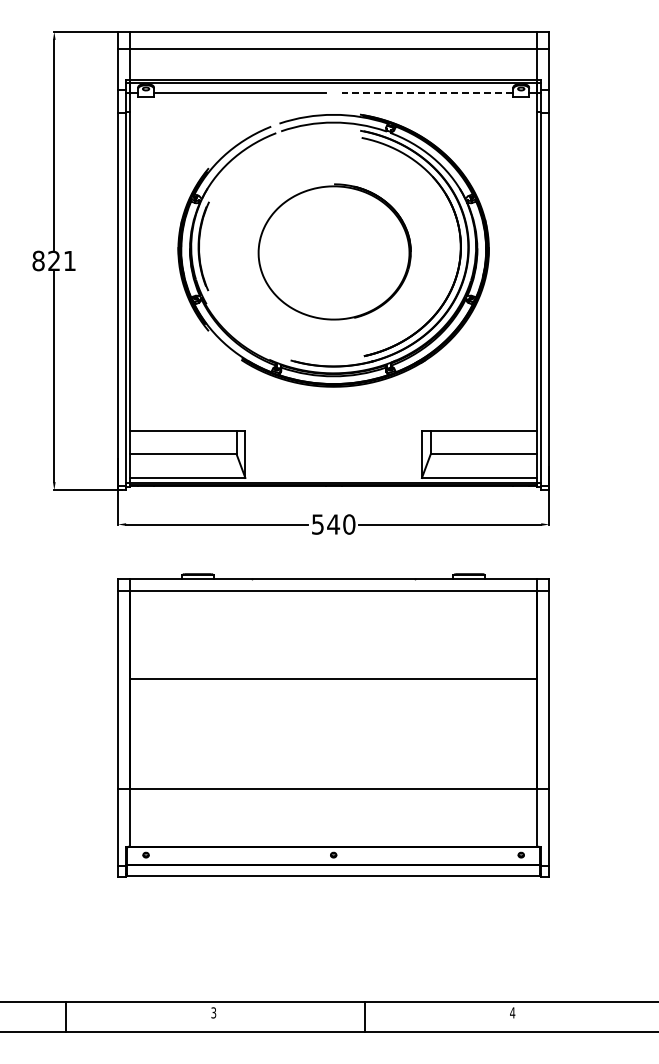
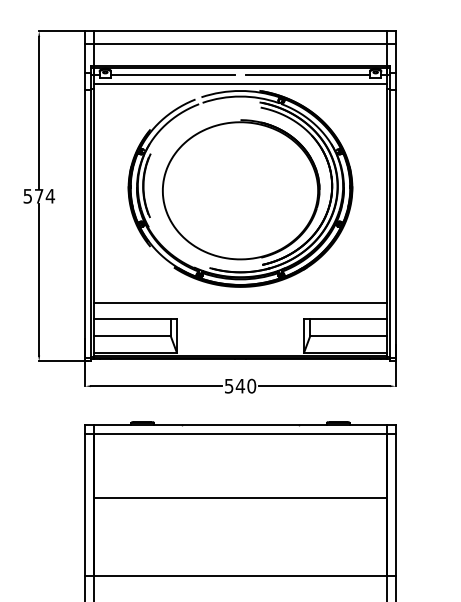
line: (427, 93) -> (308, 75), dashed -> solid
line: (333, 105) -> (240, 84), added
part: (334, 251) -> (241, 189), size x1.43
text: (54, 260) -> (39, 195), 821 -> 574
line: (333, 408) -> (240, 302), added

